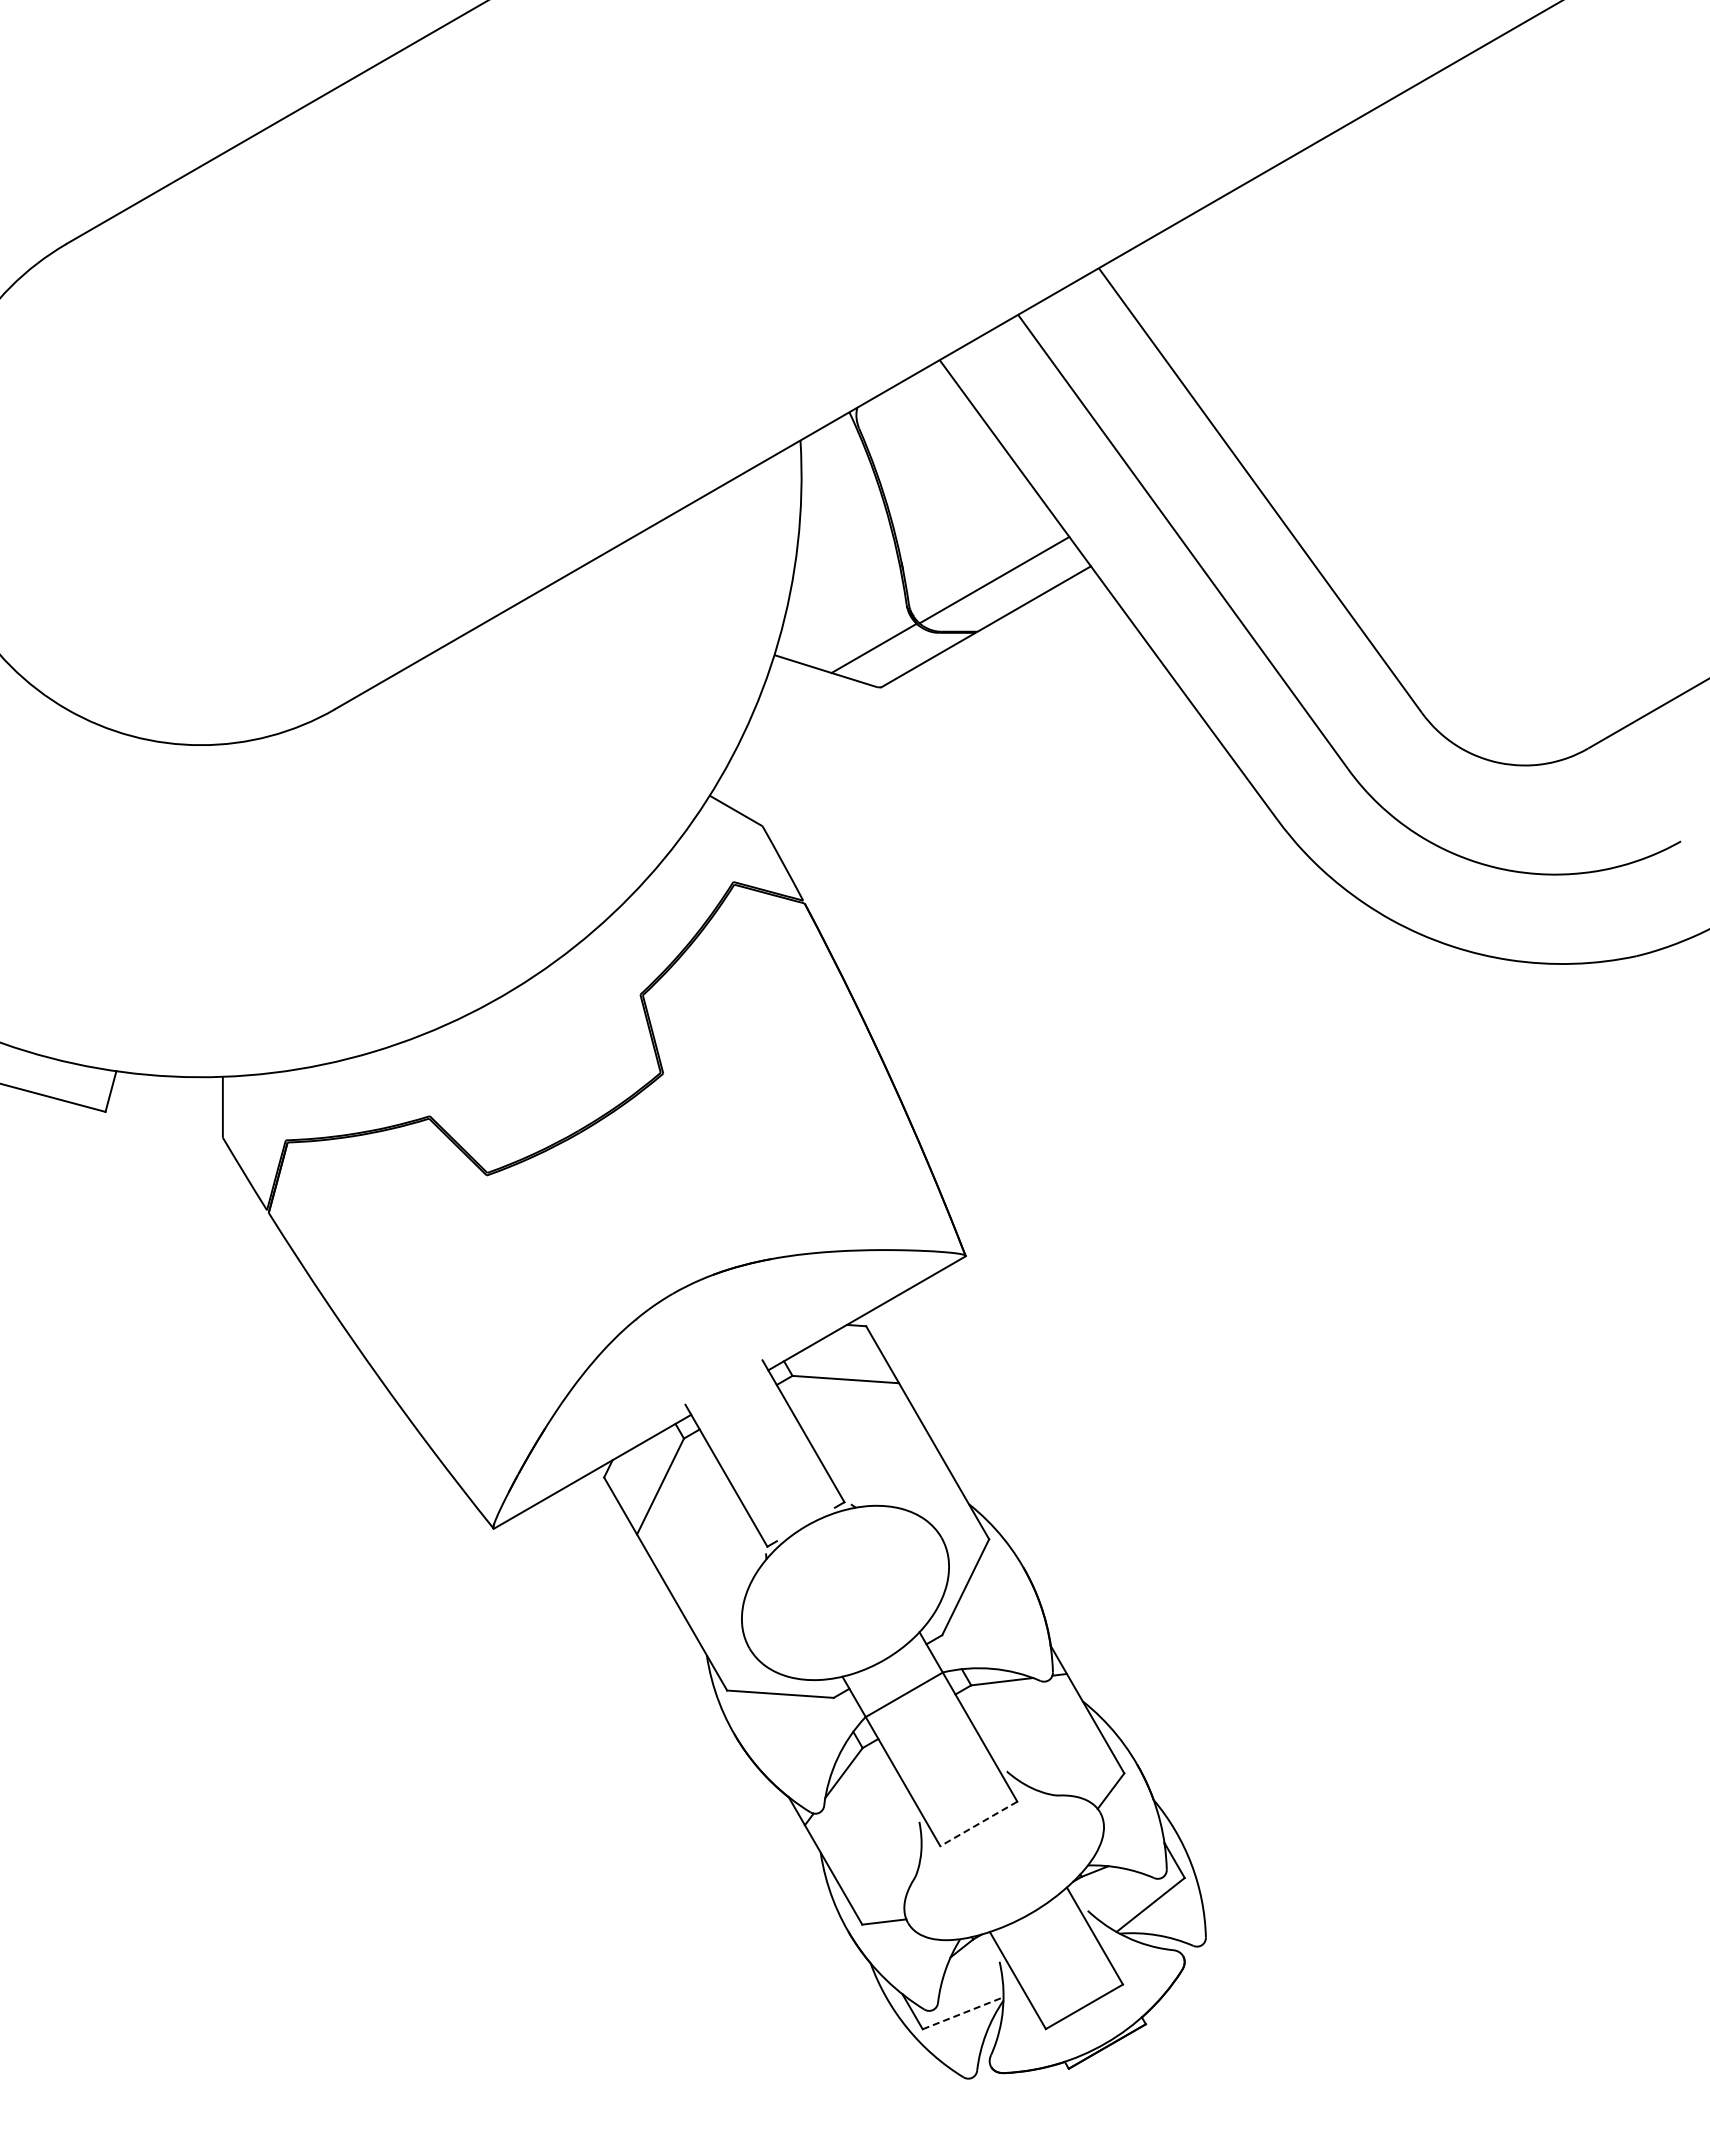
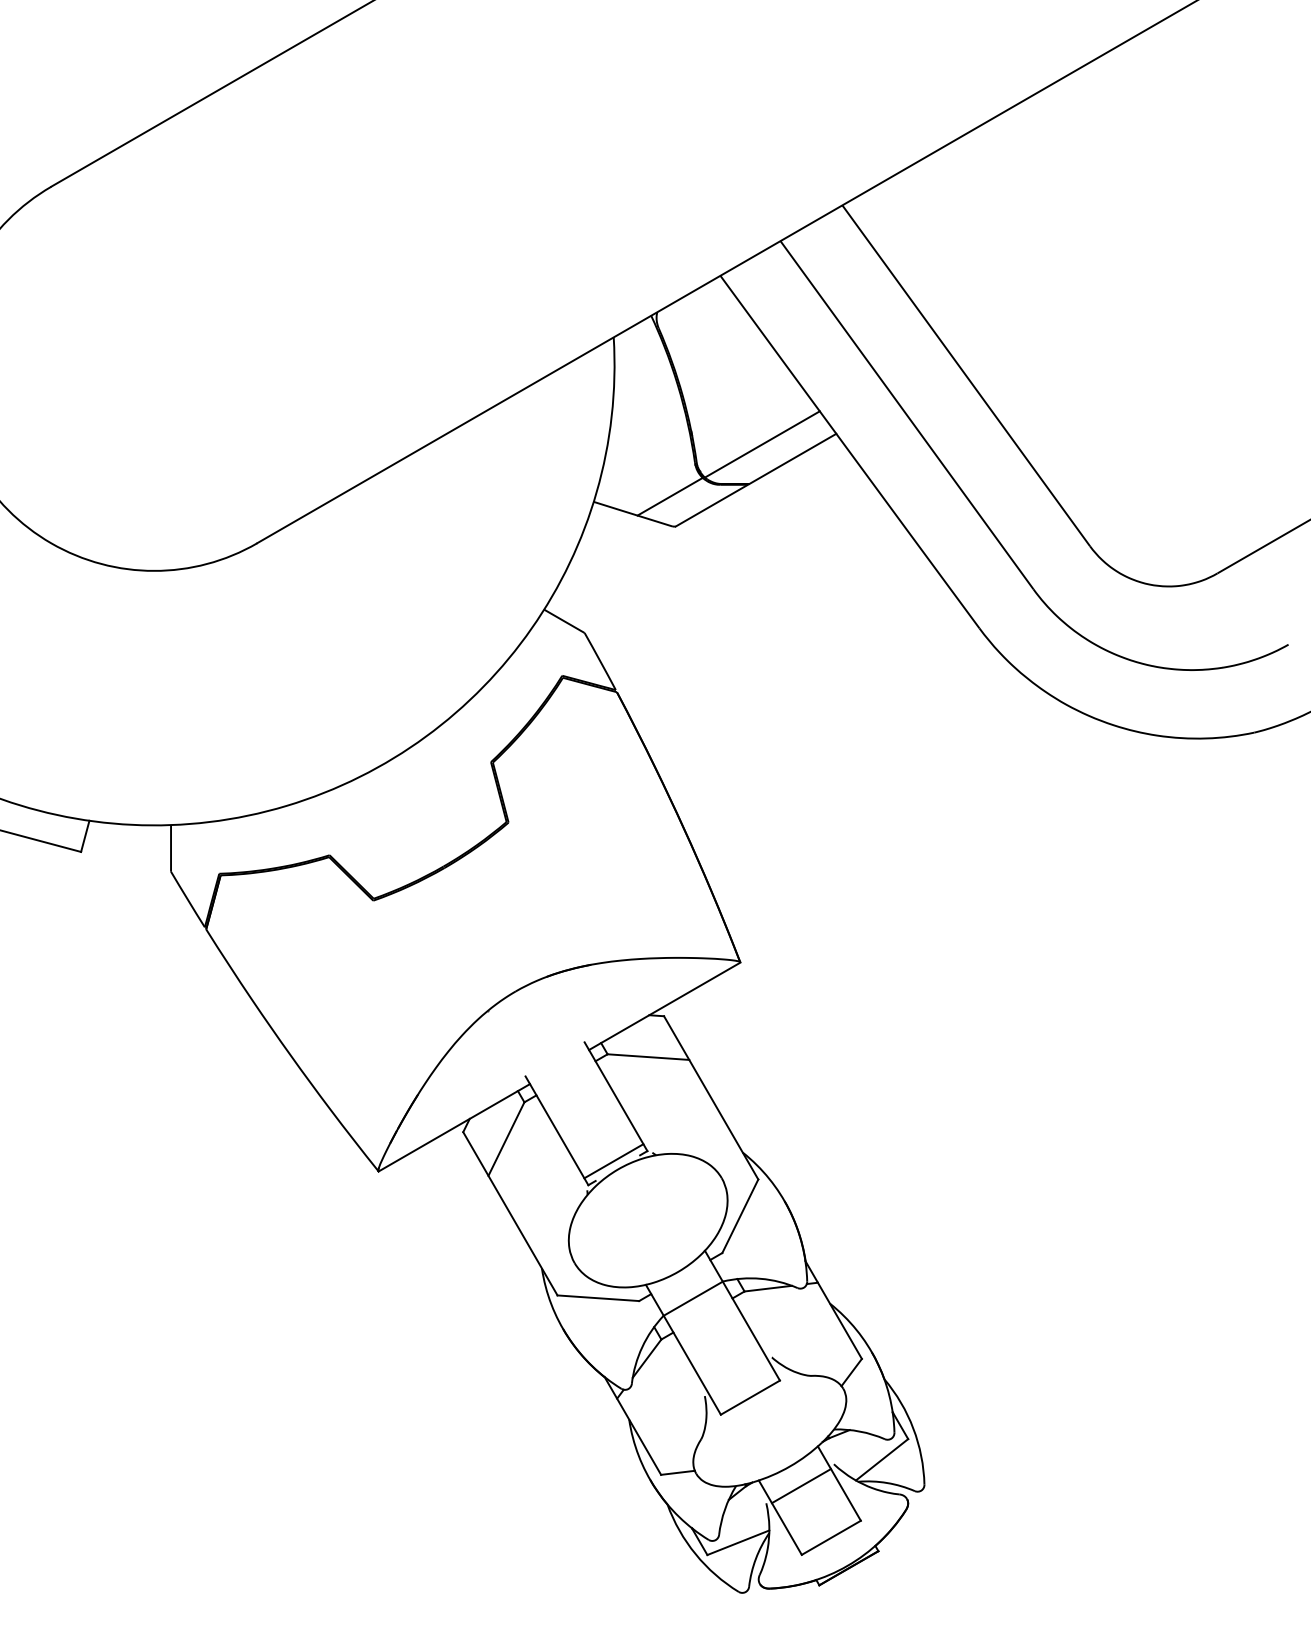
line: (800, 1515) -> (613, 1161), added
line: (978, 1824) -> (750, 1398), dashed -> solid
line: (1044, 1939) -> (800, 1486), added
line: (963, 2013) -> (738, 1542), dashed -> solid

